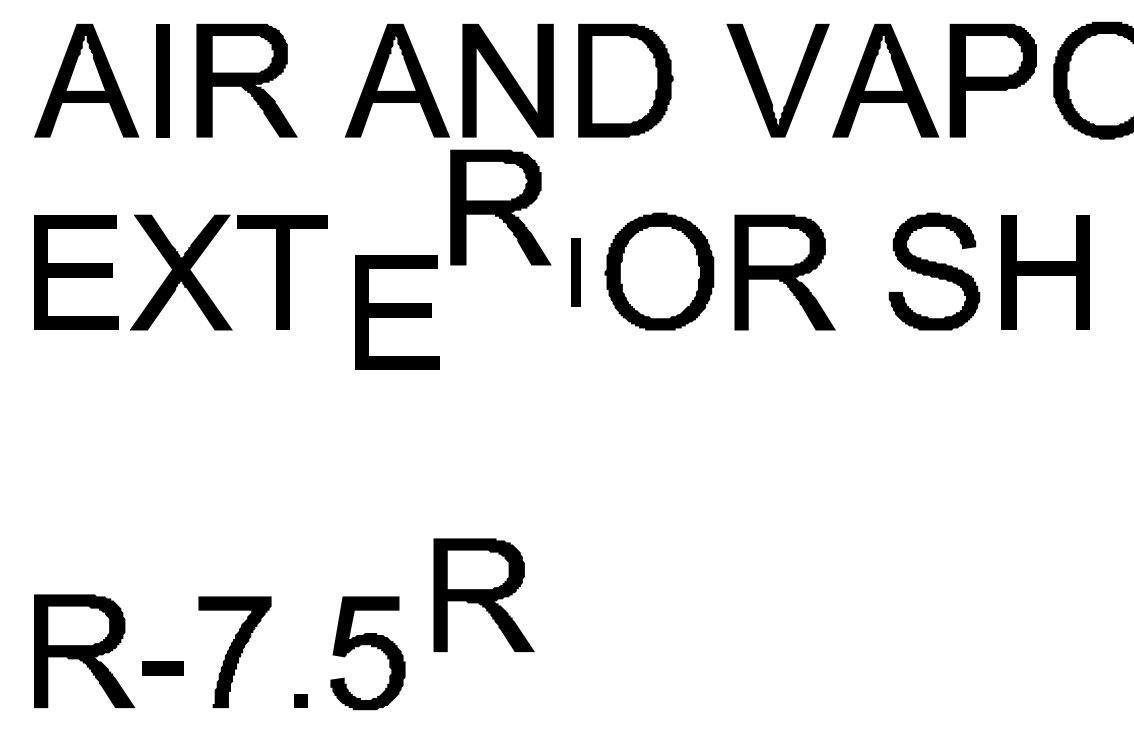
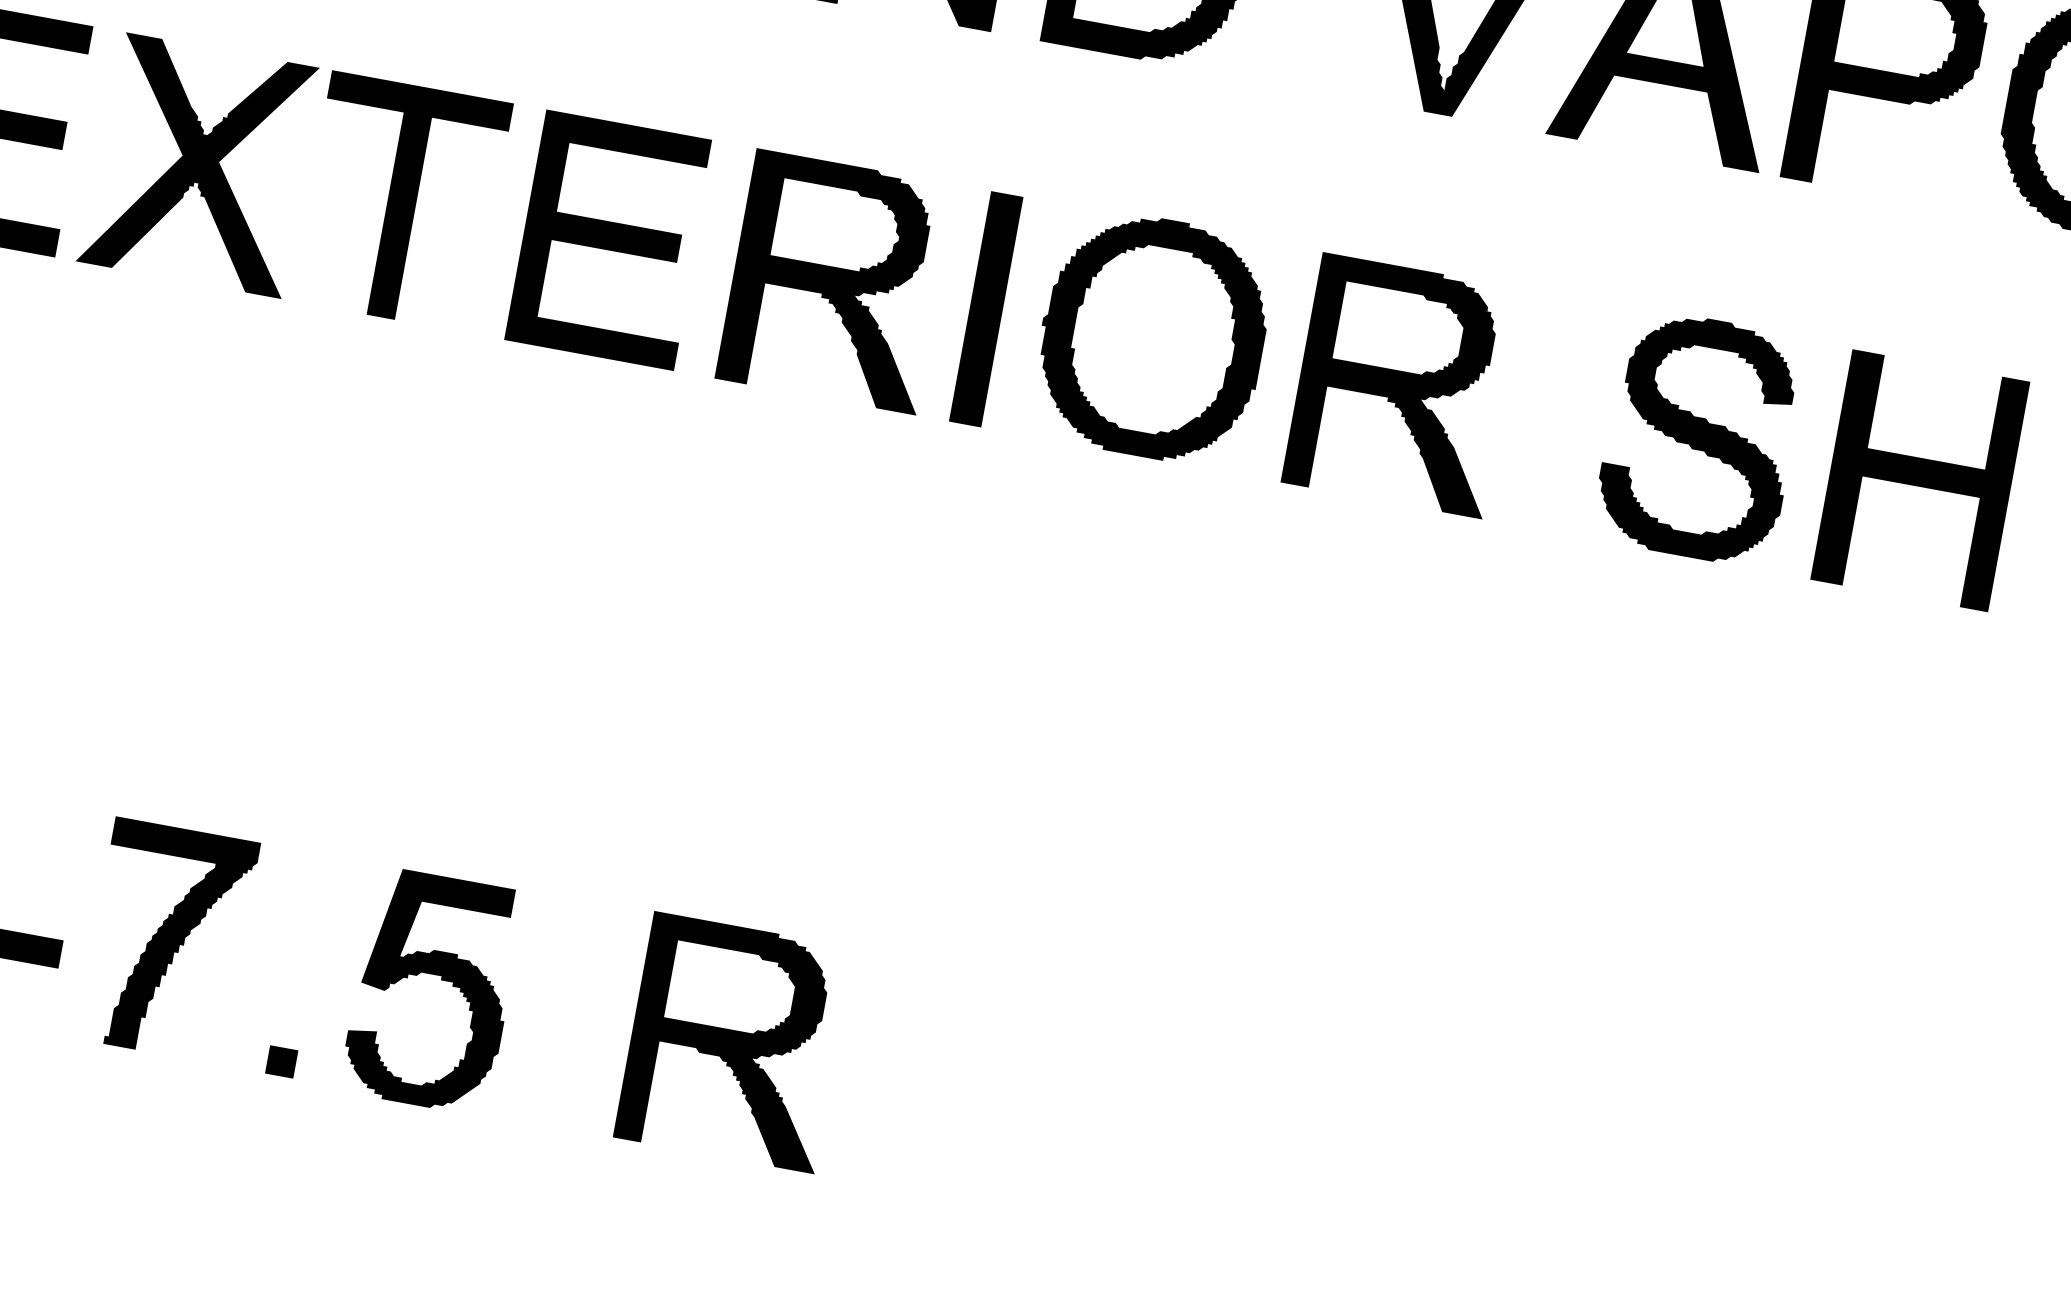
part: (500, 207) -> (835, 281), moved
part: (575, 272) -> (984, 308), size x1.67
part: (397, 312) -> (610, 240), moved
part: (483, 595) -> (732, 1042), moved

